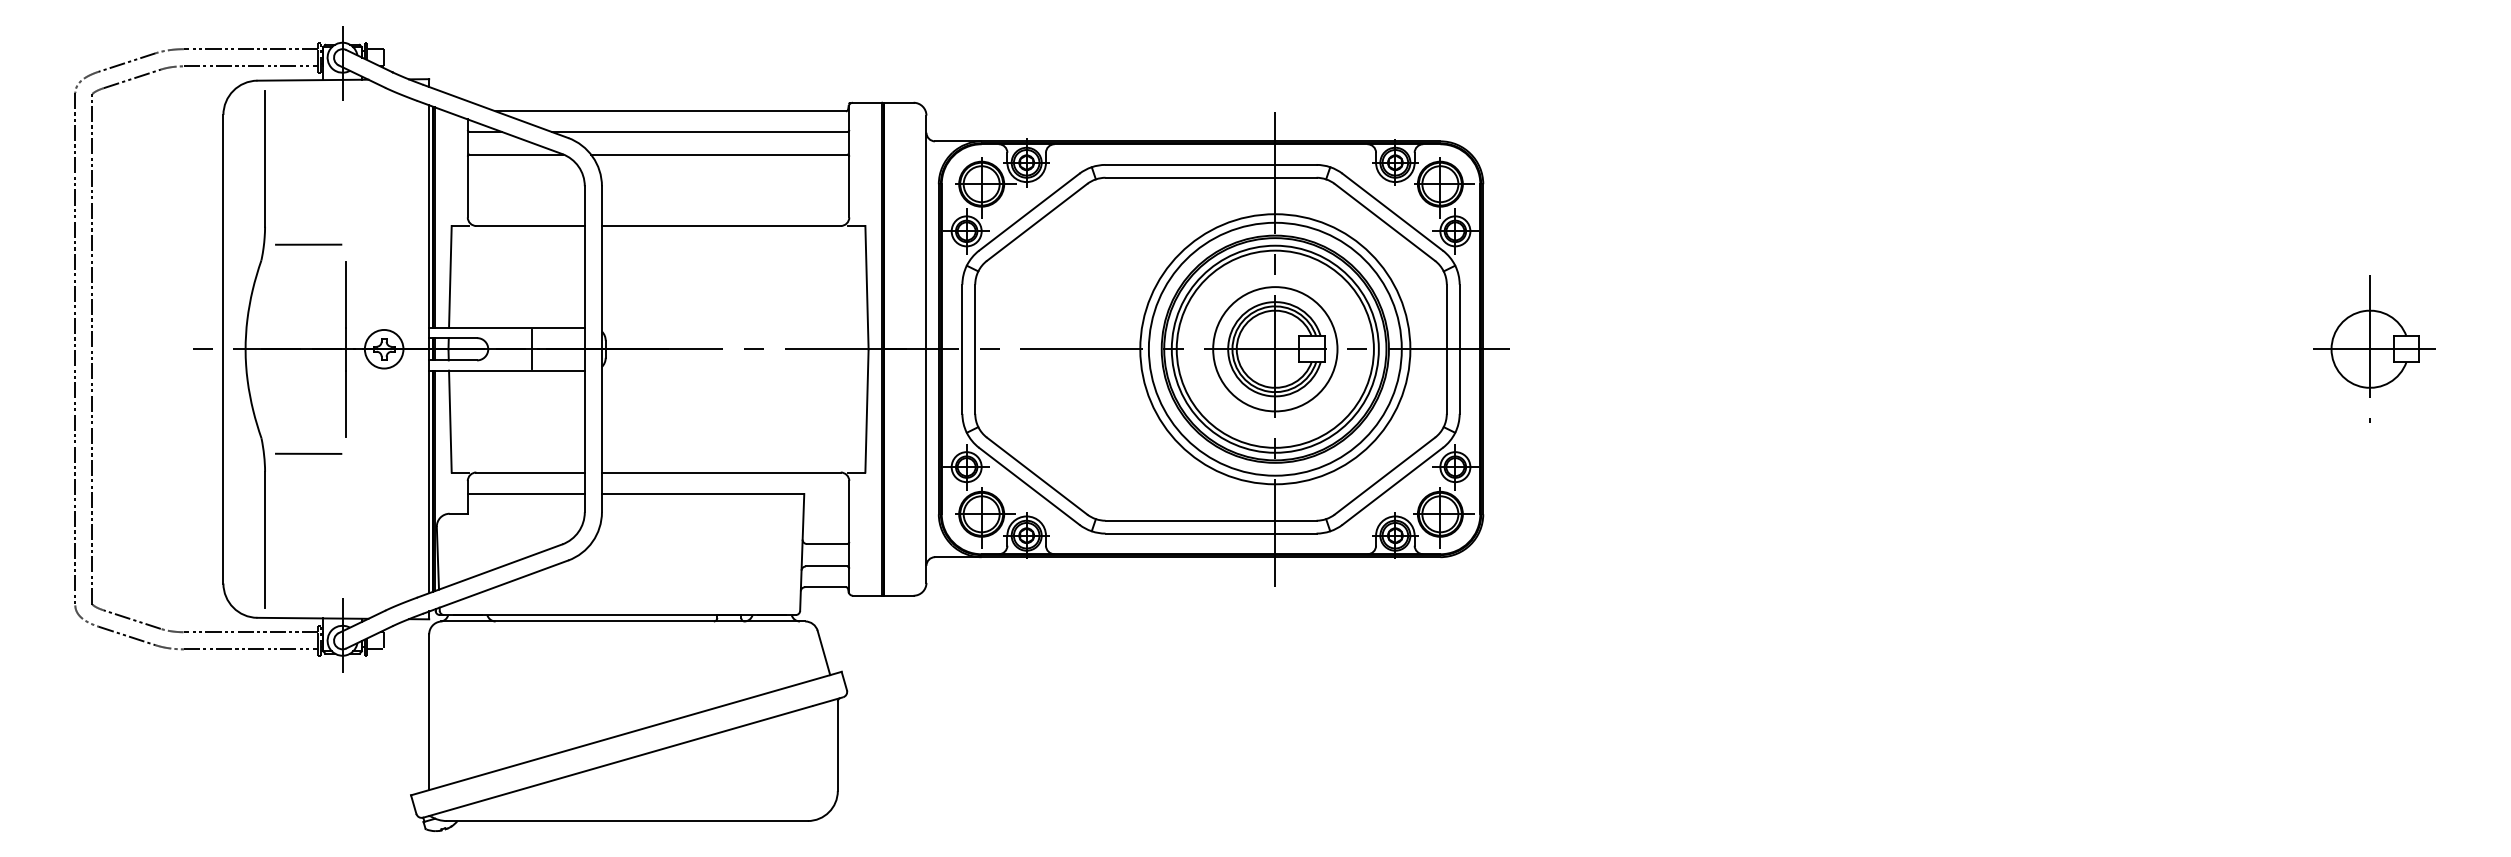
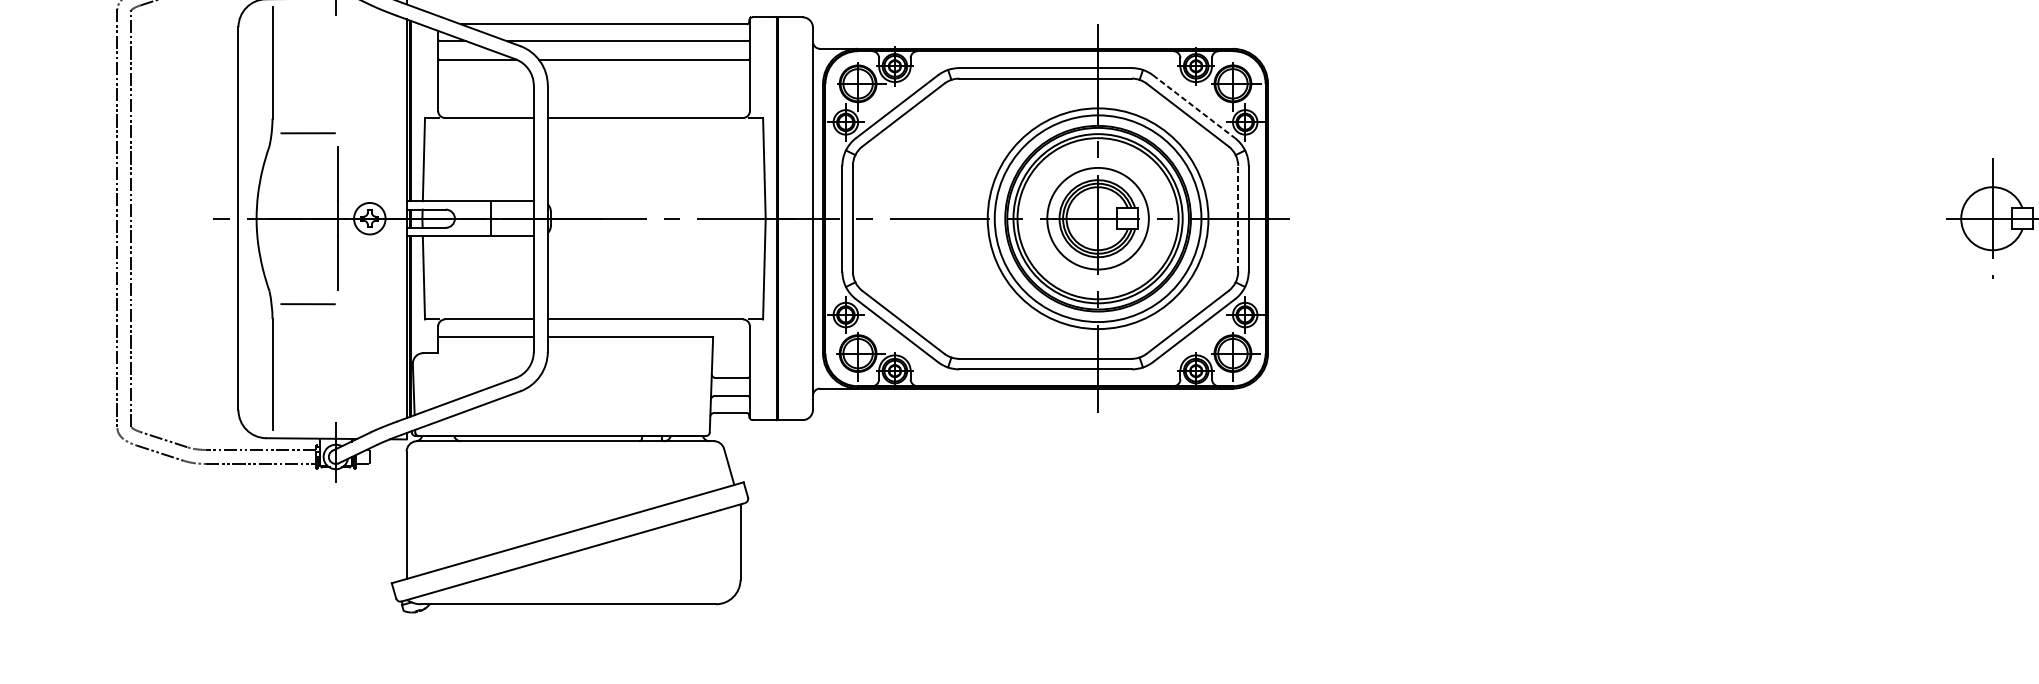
line: (1393, 212) -> (1194, 106), solid -> dashed
line: (1446, 349) -> (1237, 218), solid -> dashed

